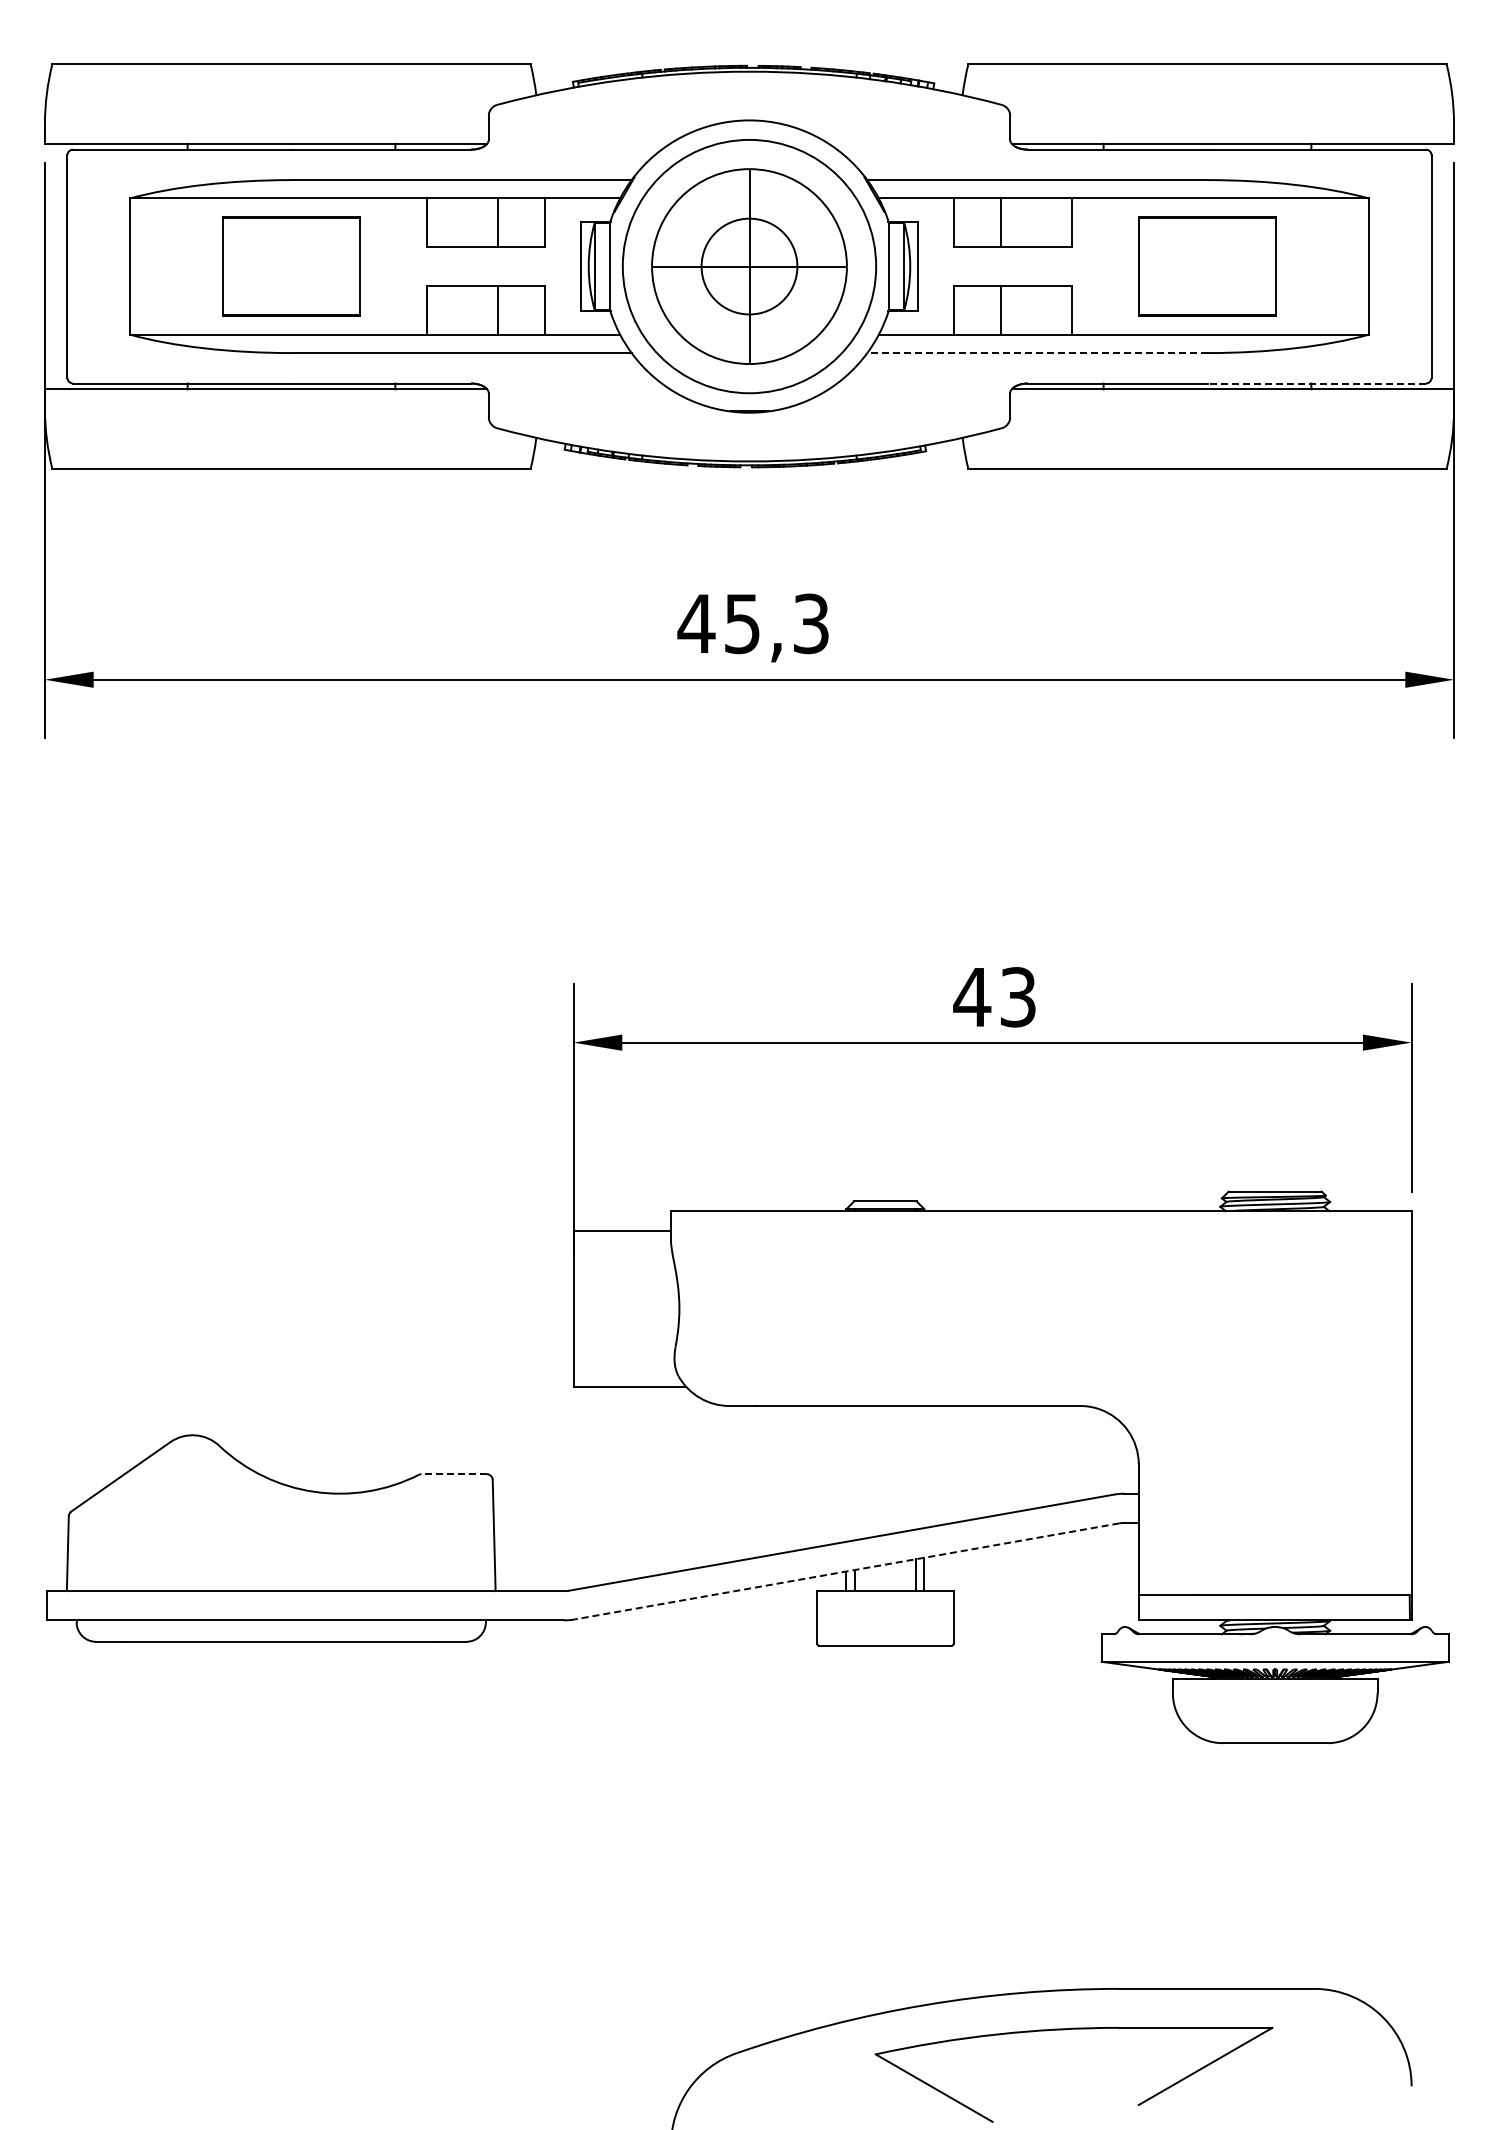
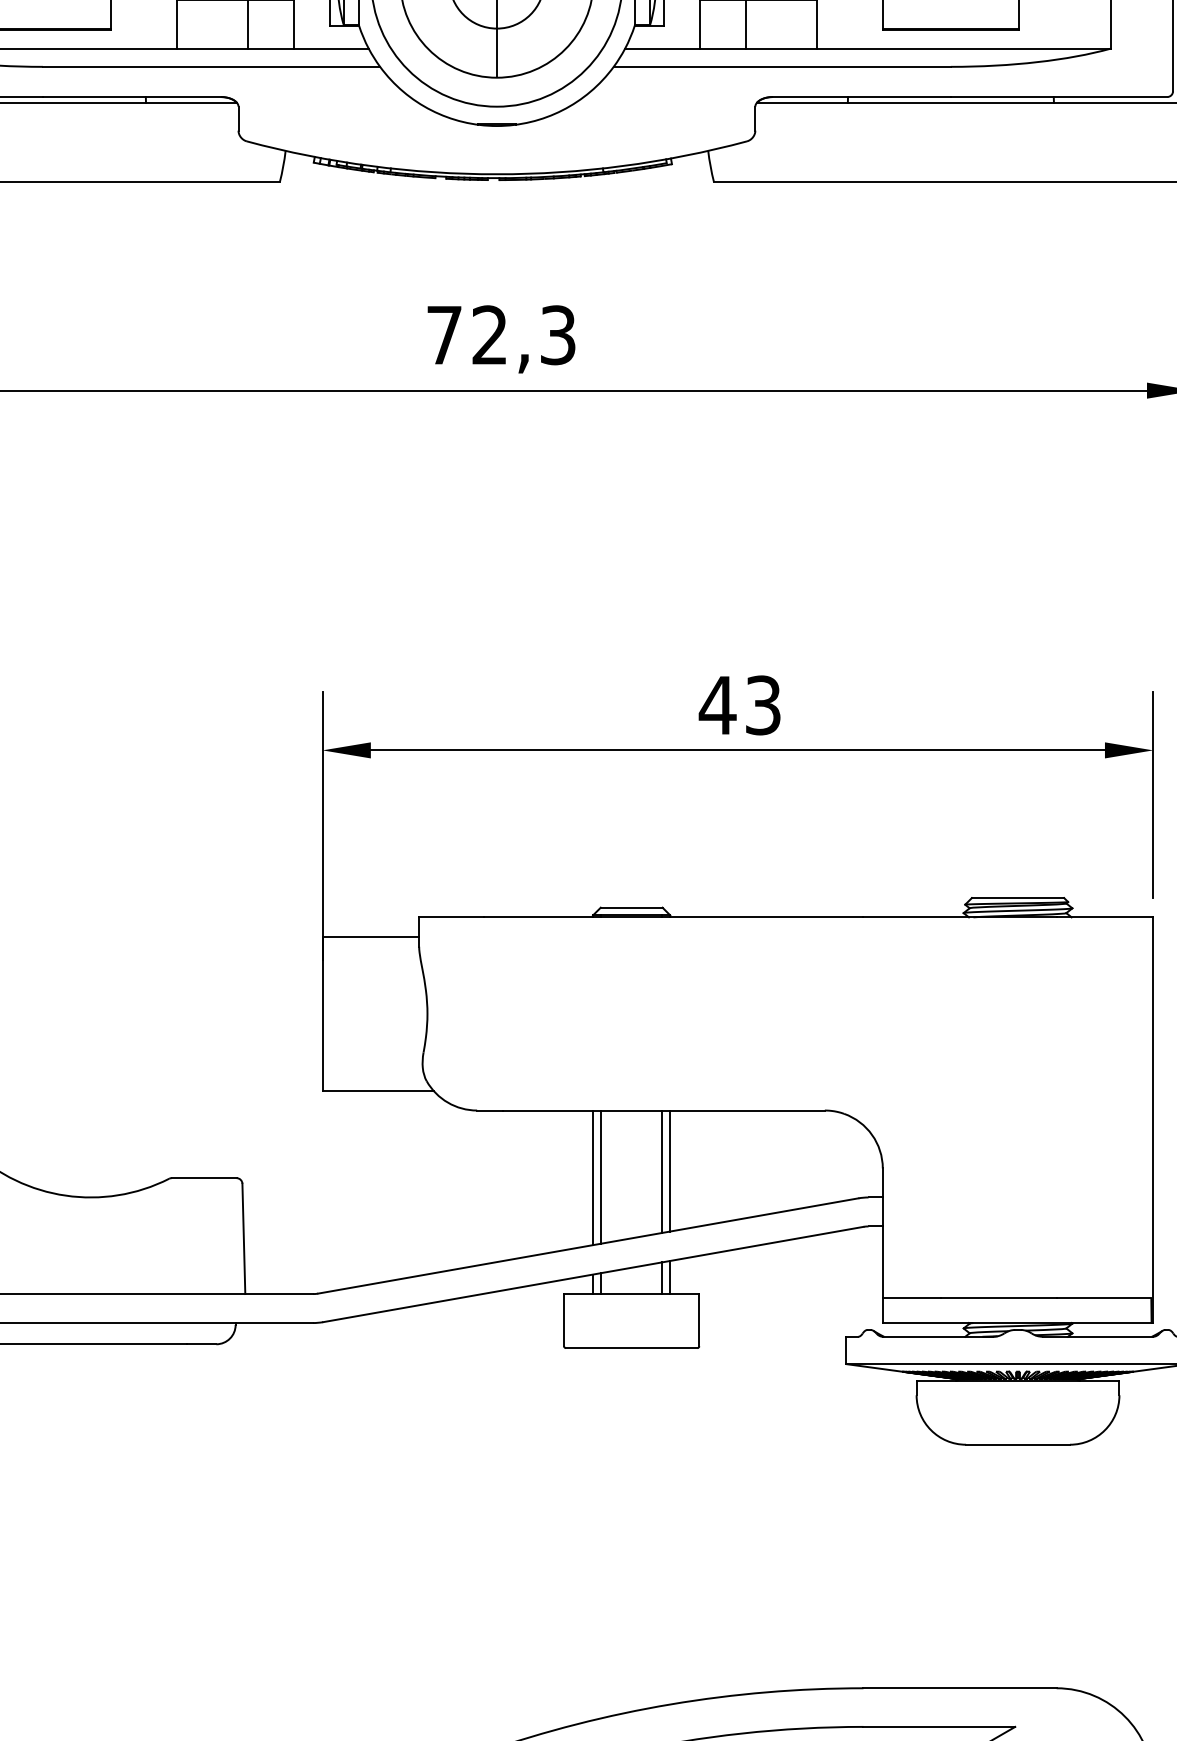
line: (1036, 353) -> (781, 67), dashed -> solid
line: (1316, 383) -> (1058, 97), dashed -> solid
text: (718, 623) -> (466, 334), 45,3 -> 72,3
line: (916, 1467) -> (662, 1171), added
line: (924, 1467) -> (670, 1171), added
line: (846, 1473) -> (593, 1177), added
line: (854, 1473) -> (601, 1177), added
line: (454, 1474) -> (204, 1178), dashed -> solid
line: (846, 1571) -> (593, 1274), dashed -> solid

